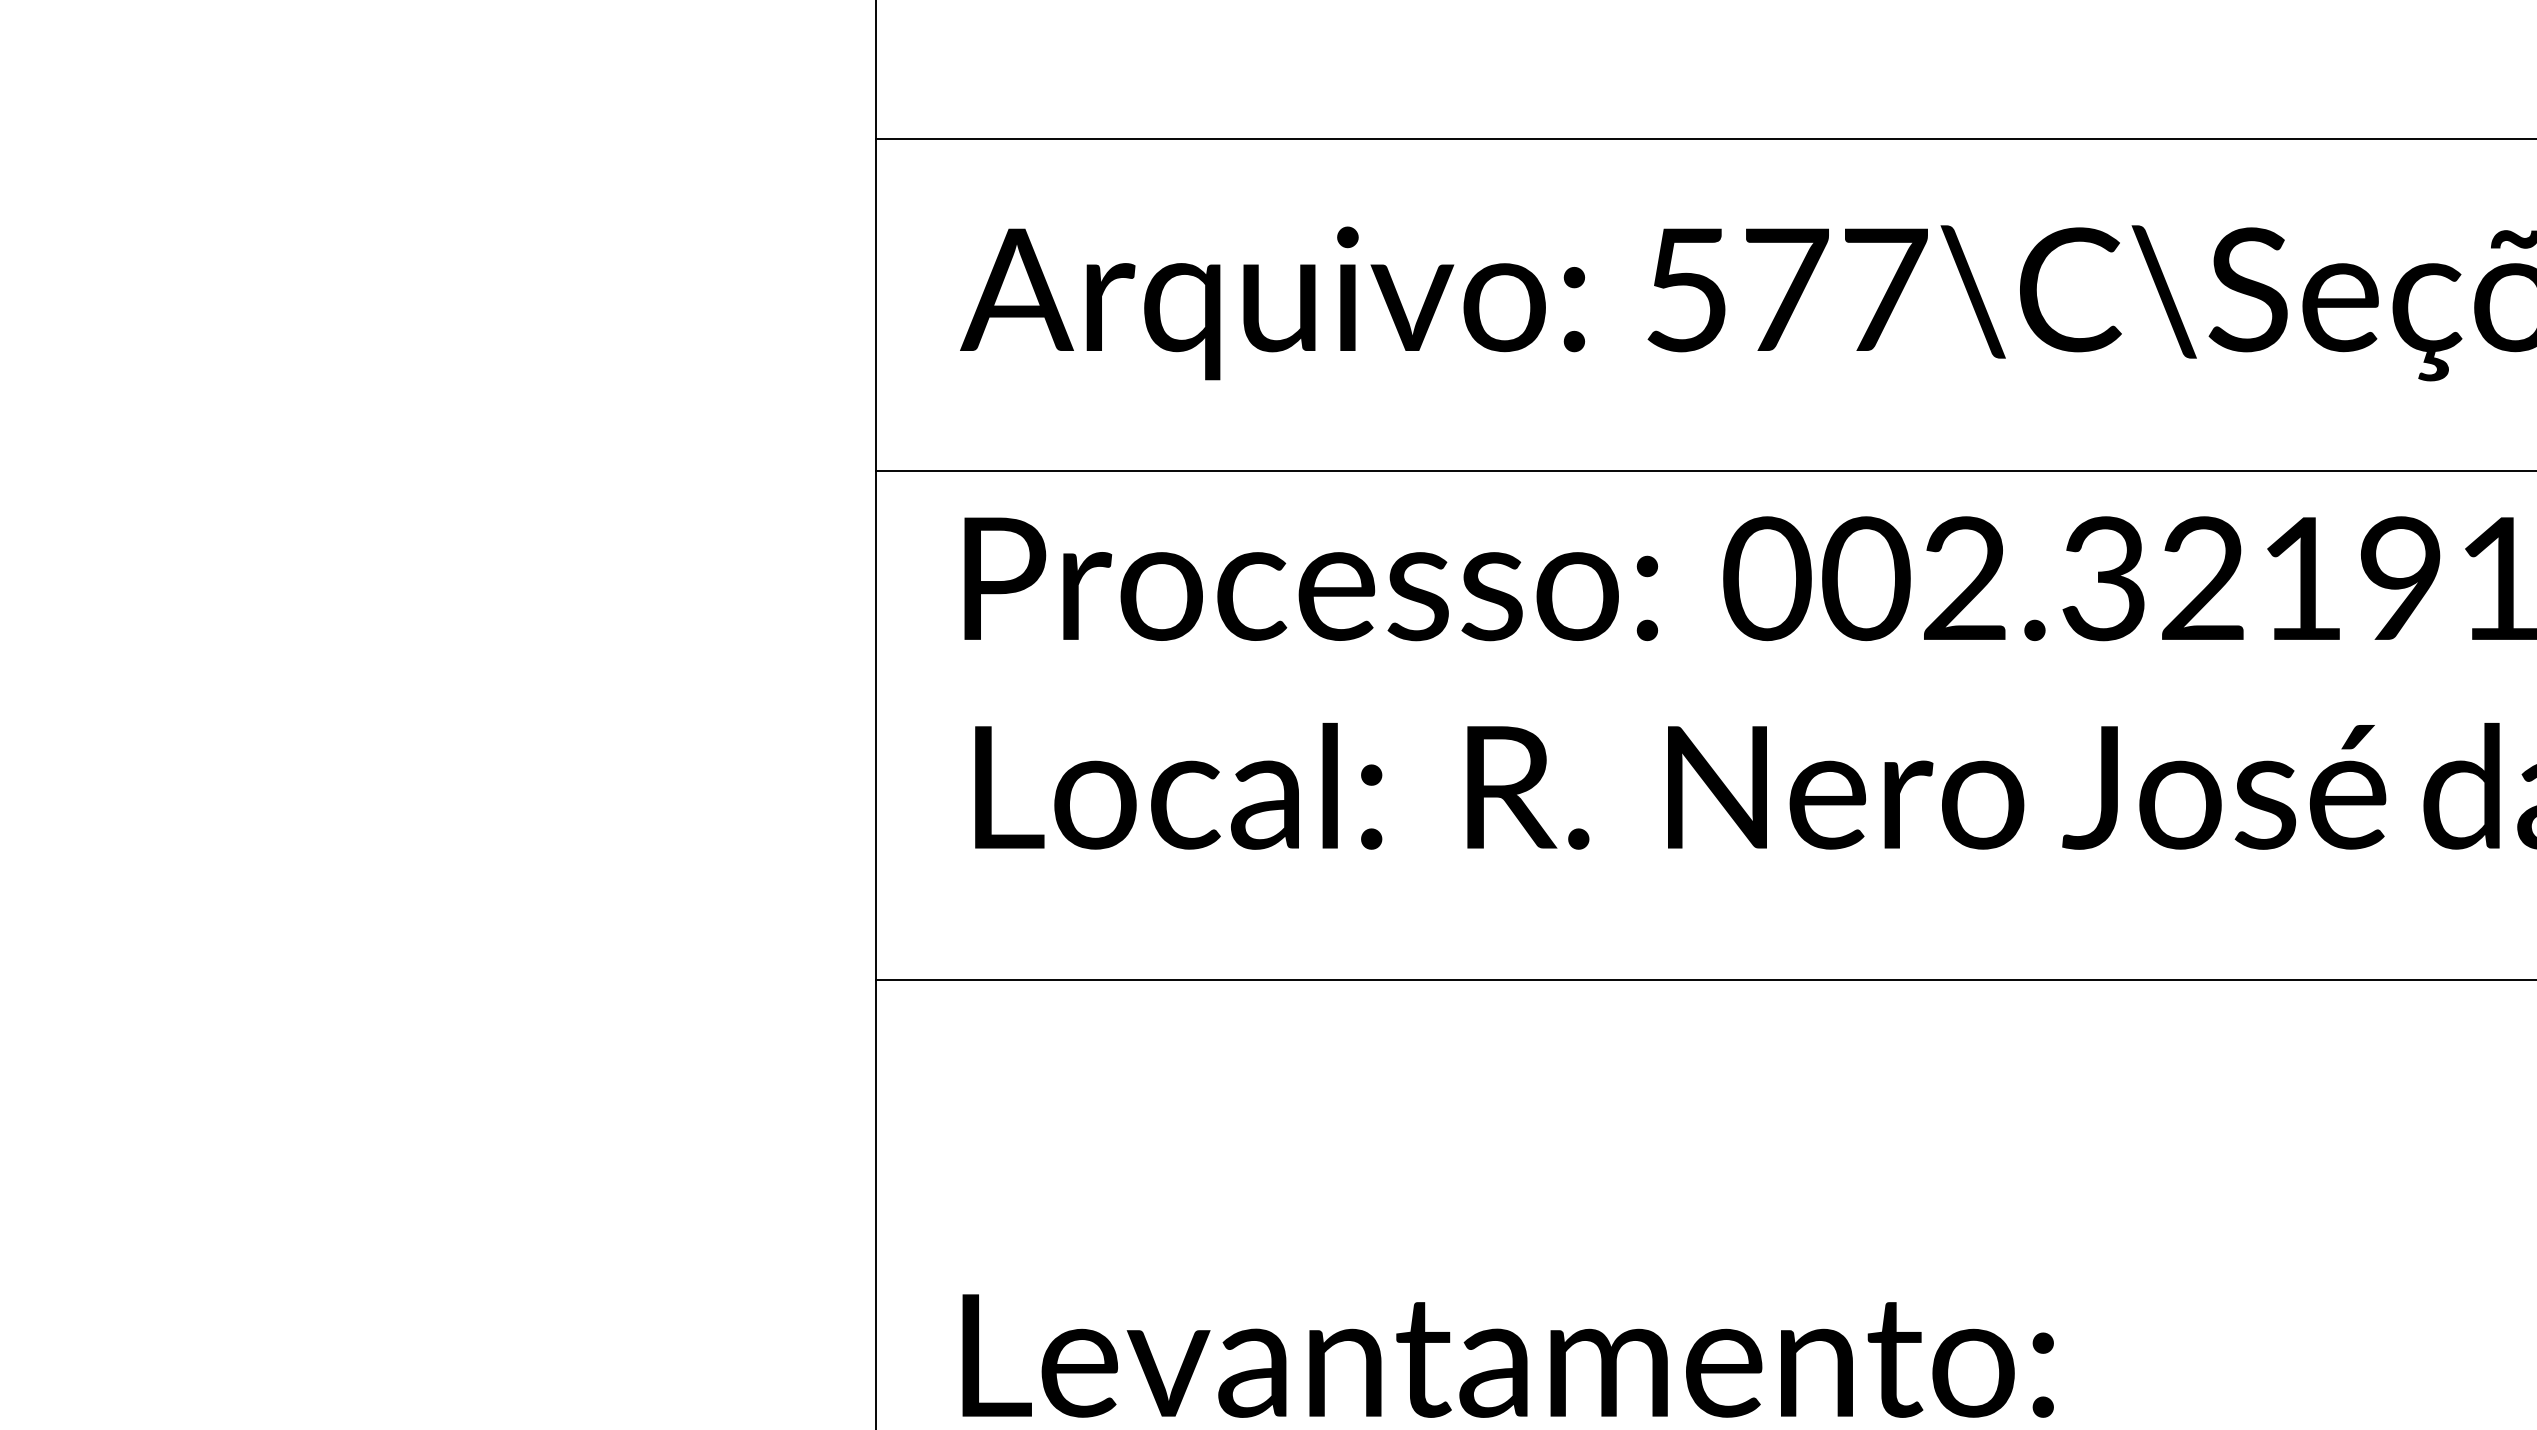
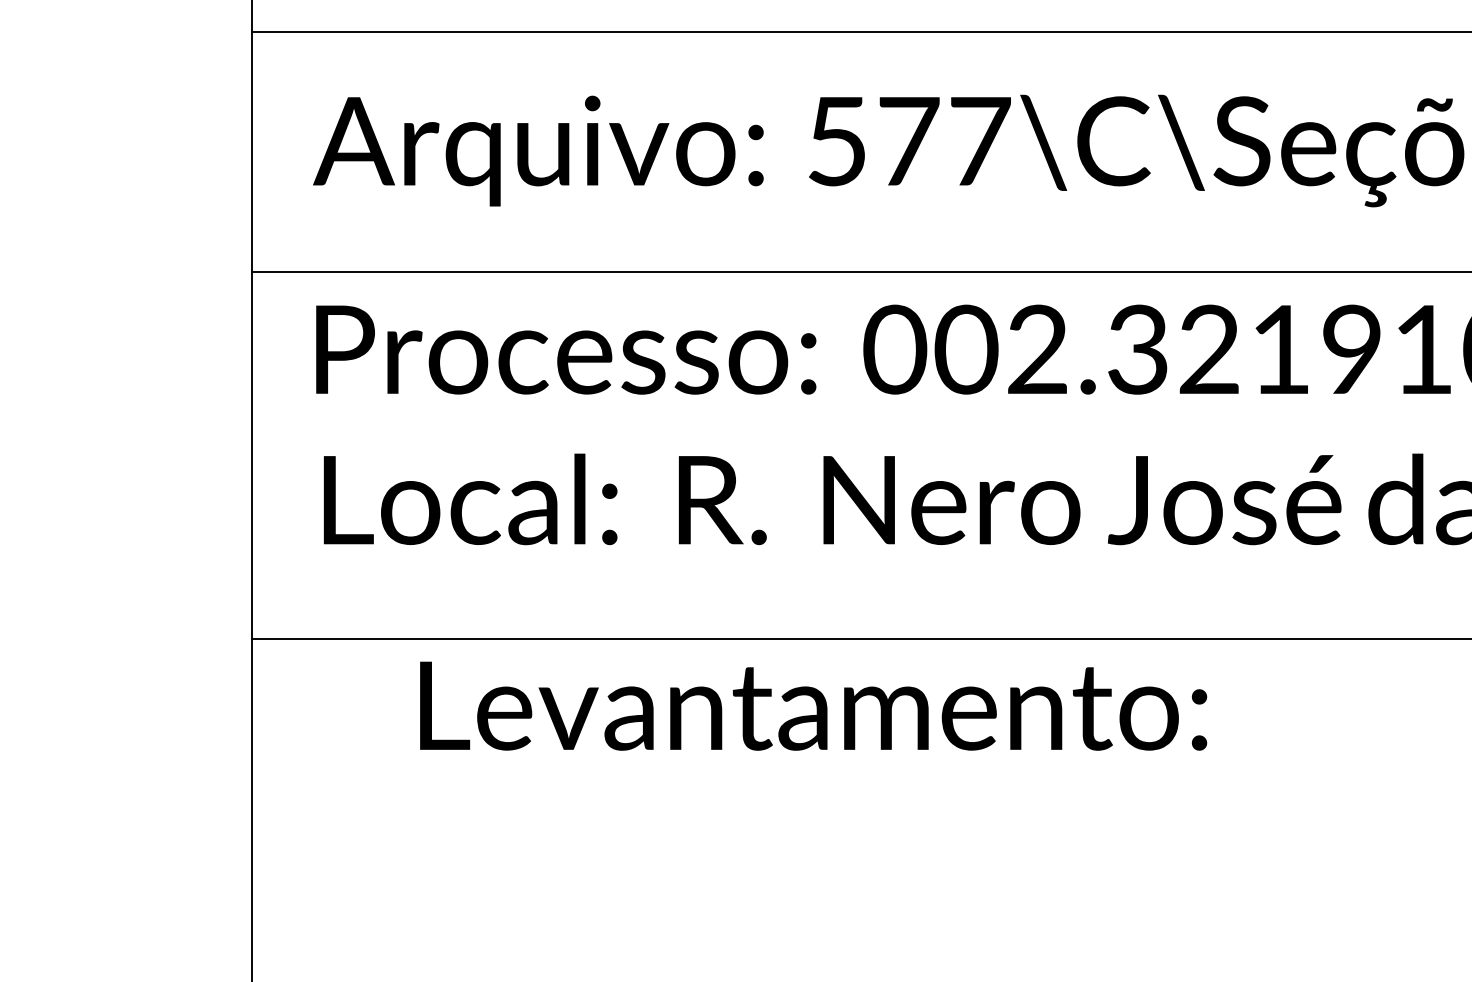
text: (1507, 1355) -> (813, 705), moved

